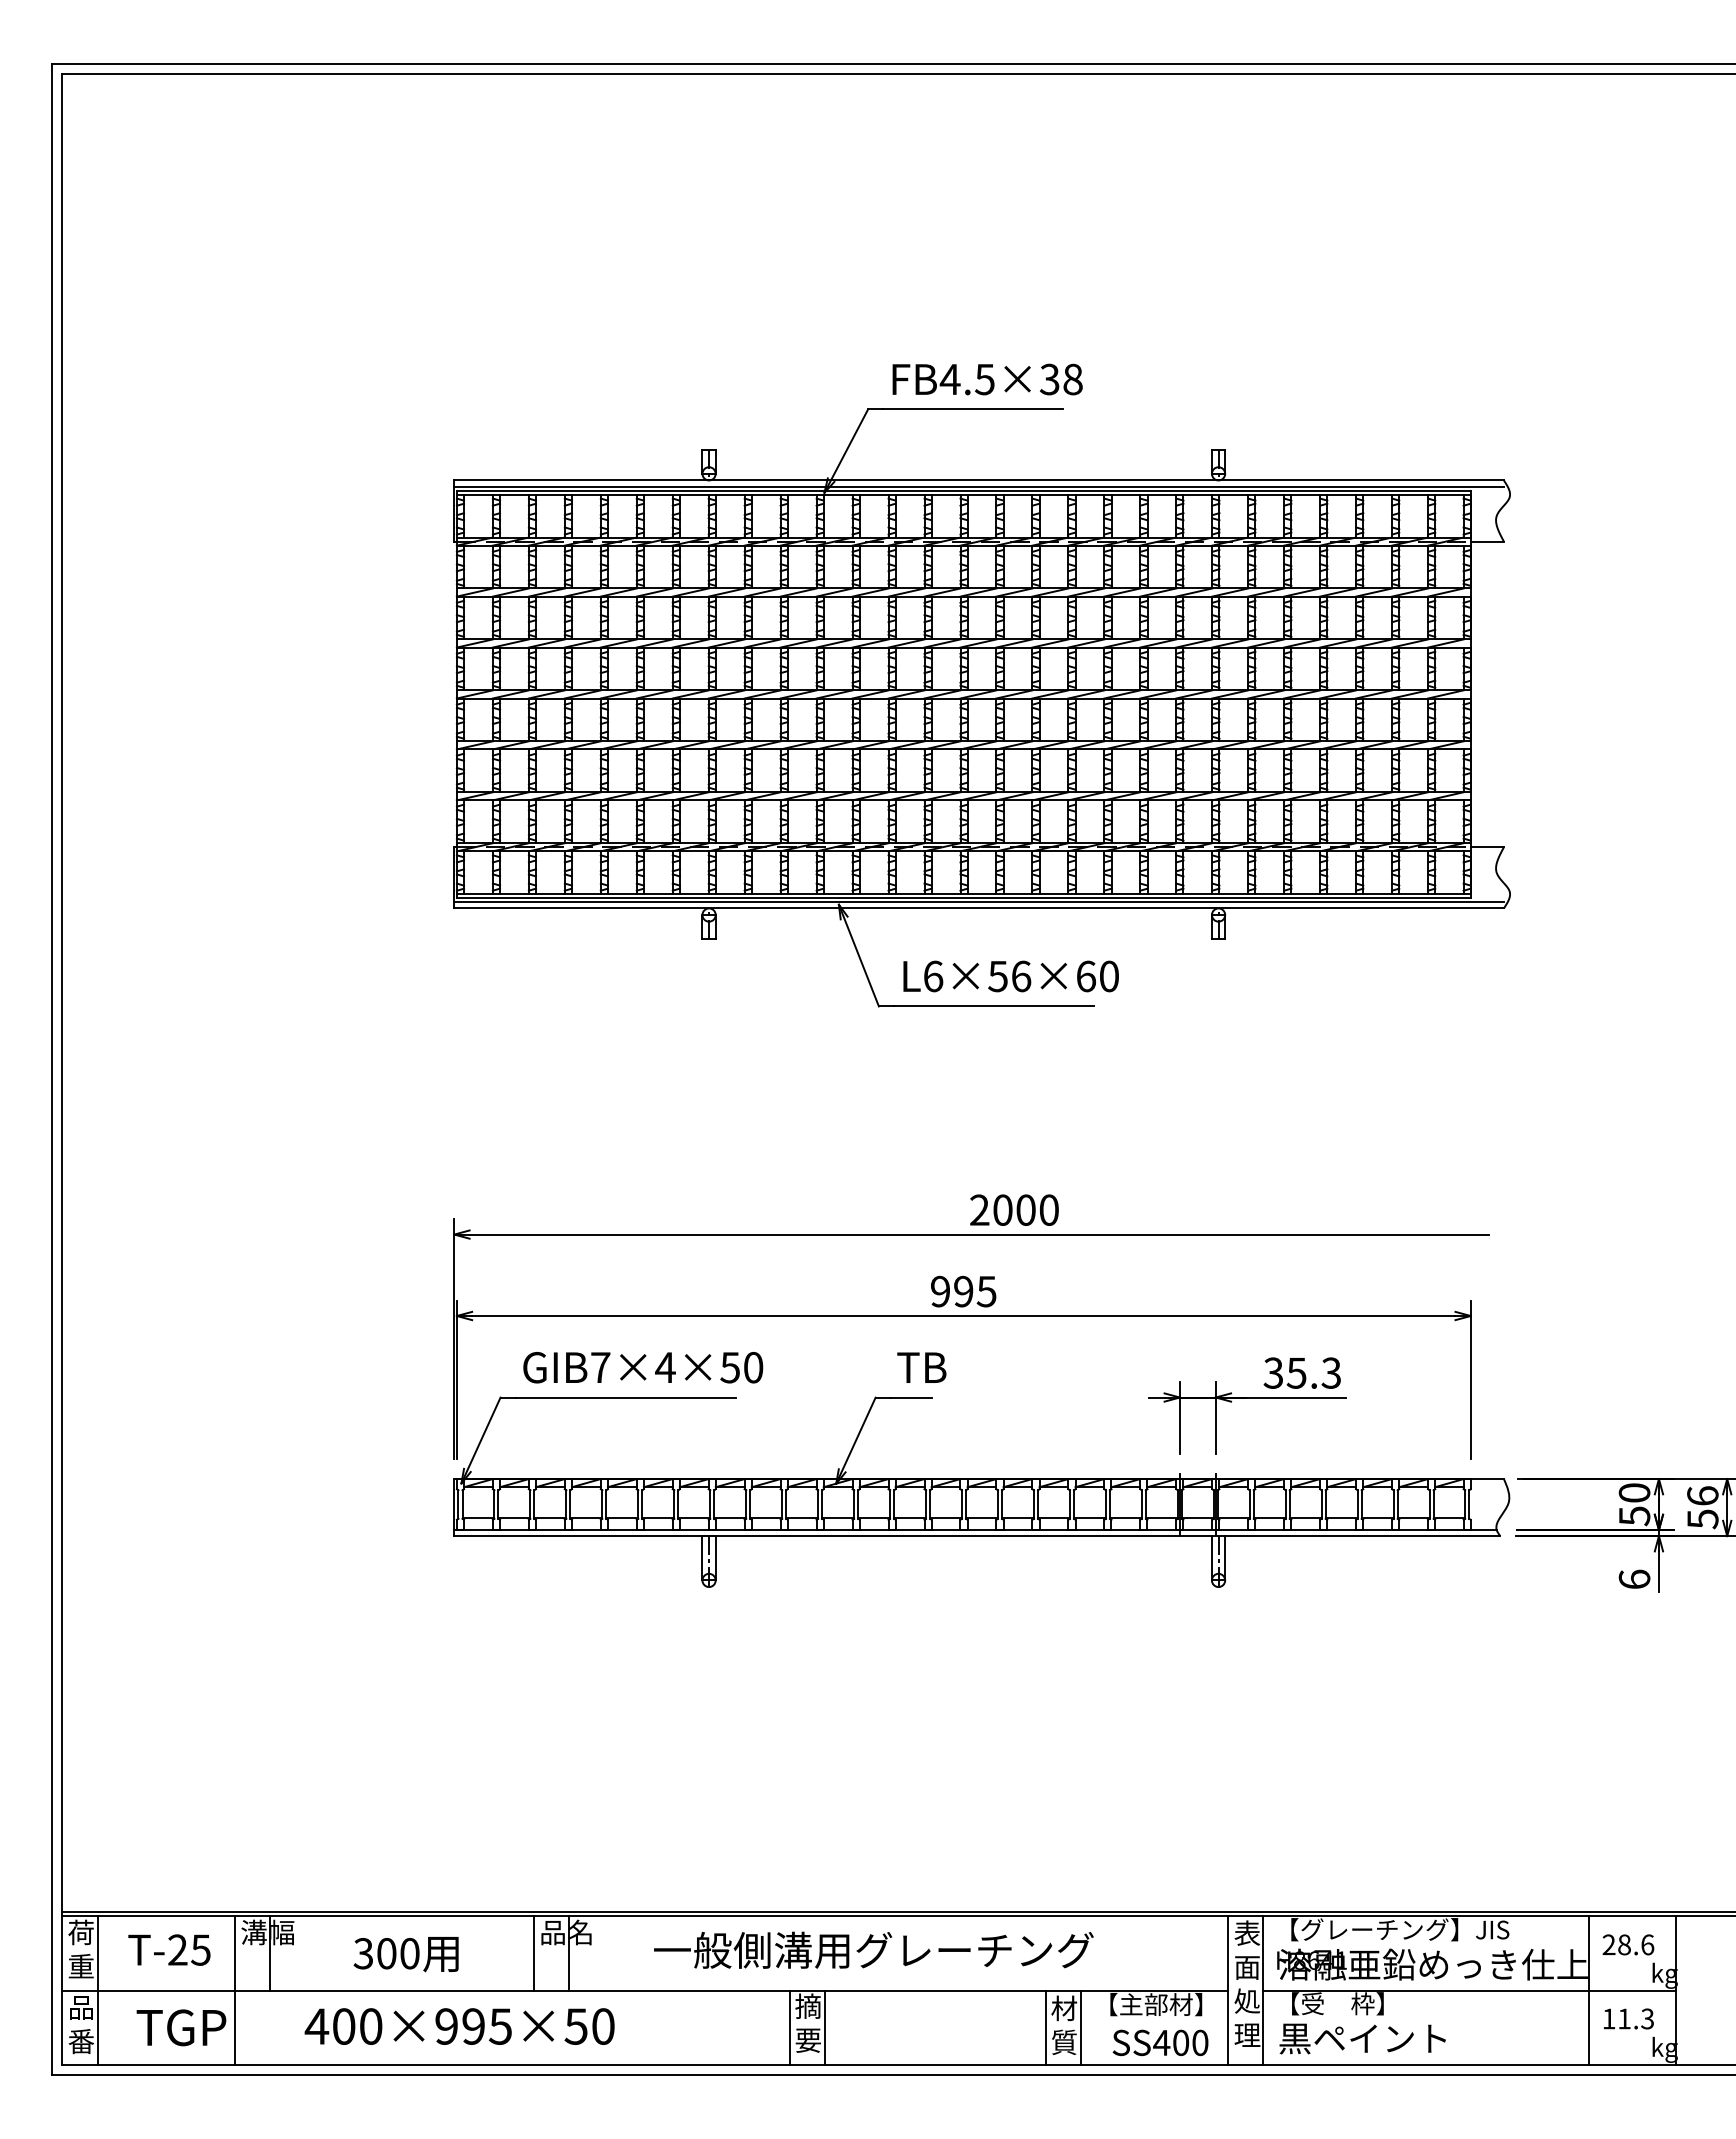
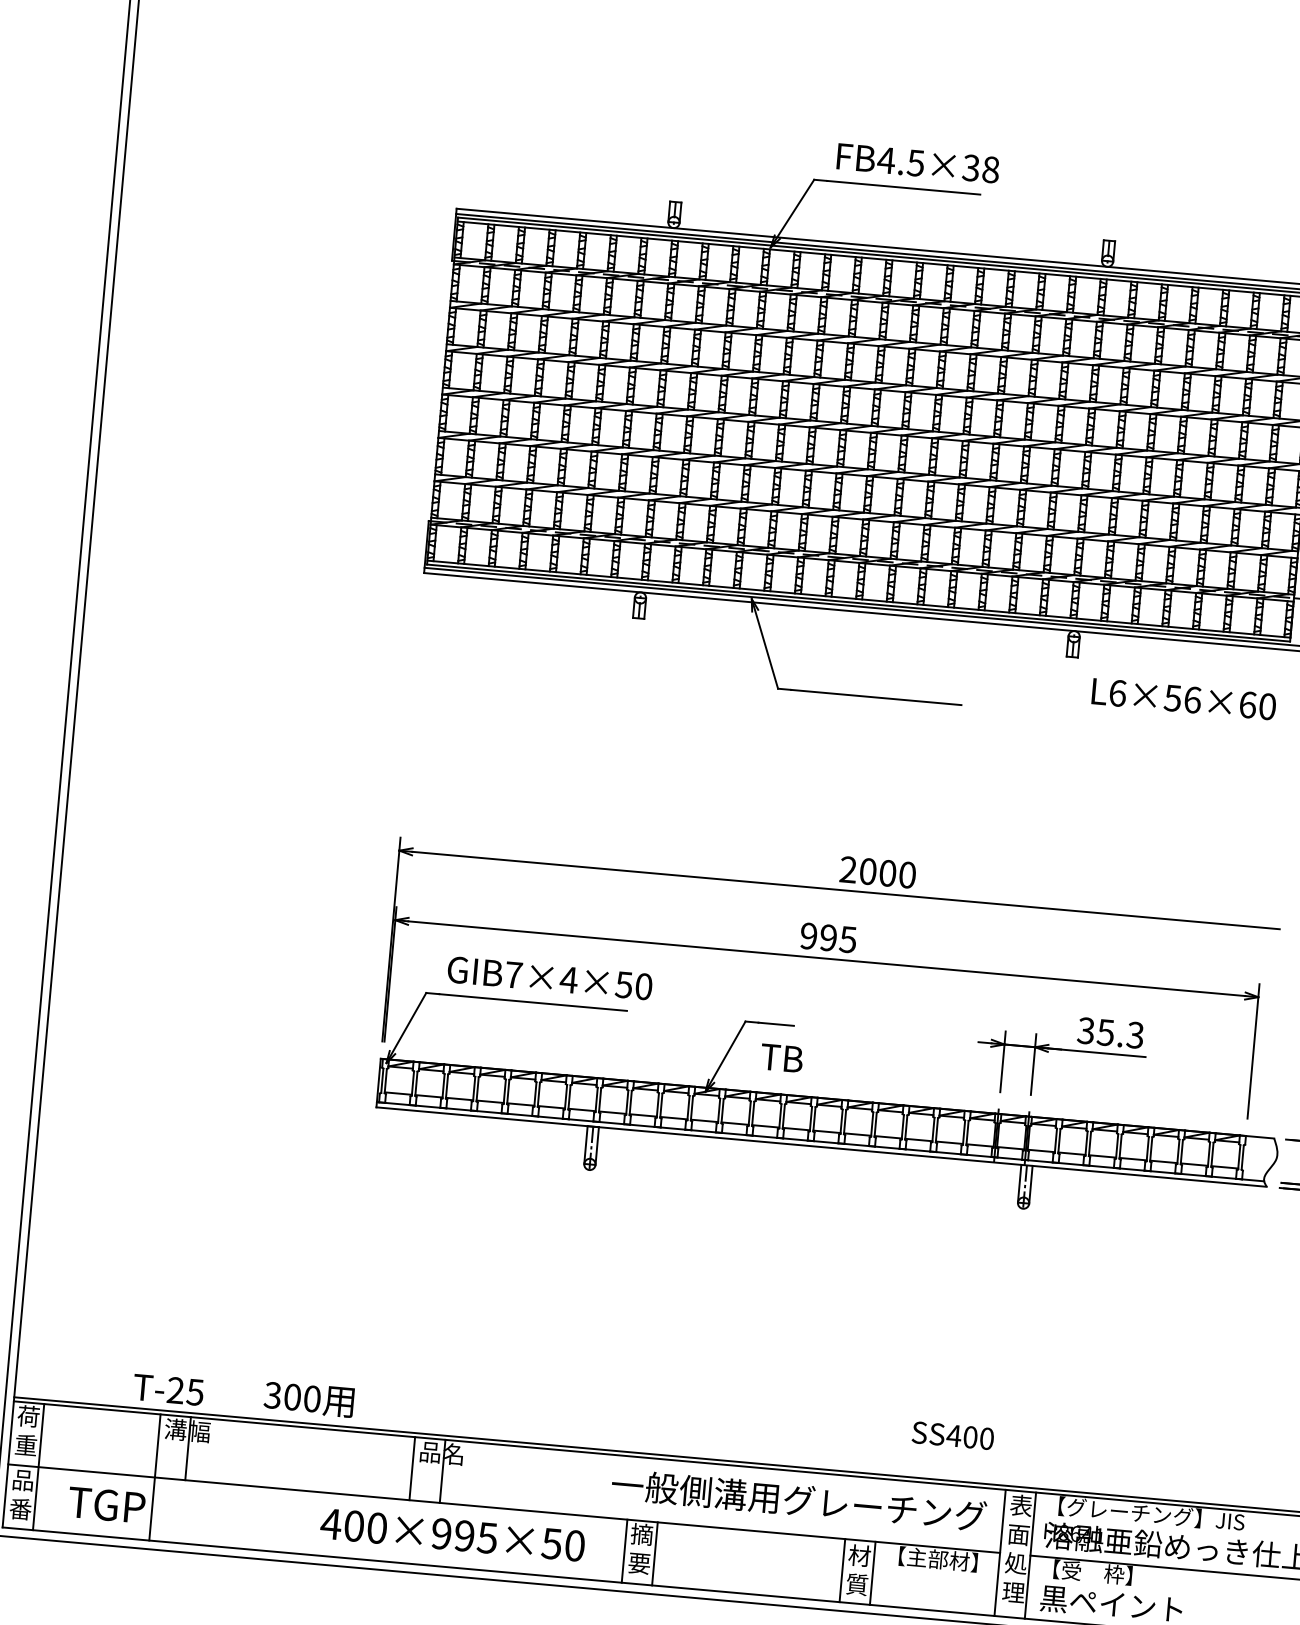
text: (1010, 976) -> (1183, 699), moved
text: (921, 1367) -> (781, 1058), moved
text: (169, 1949) -> (168, 1389), moved
text: (873, 1949) -> (798, 1499), moved
text: (405, 1954) -> (308, 1399), moved
text: (459, 2026) -> (452, 1534), moved
text: (1160, 2042) -> (953, 1435), moved

